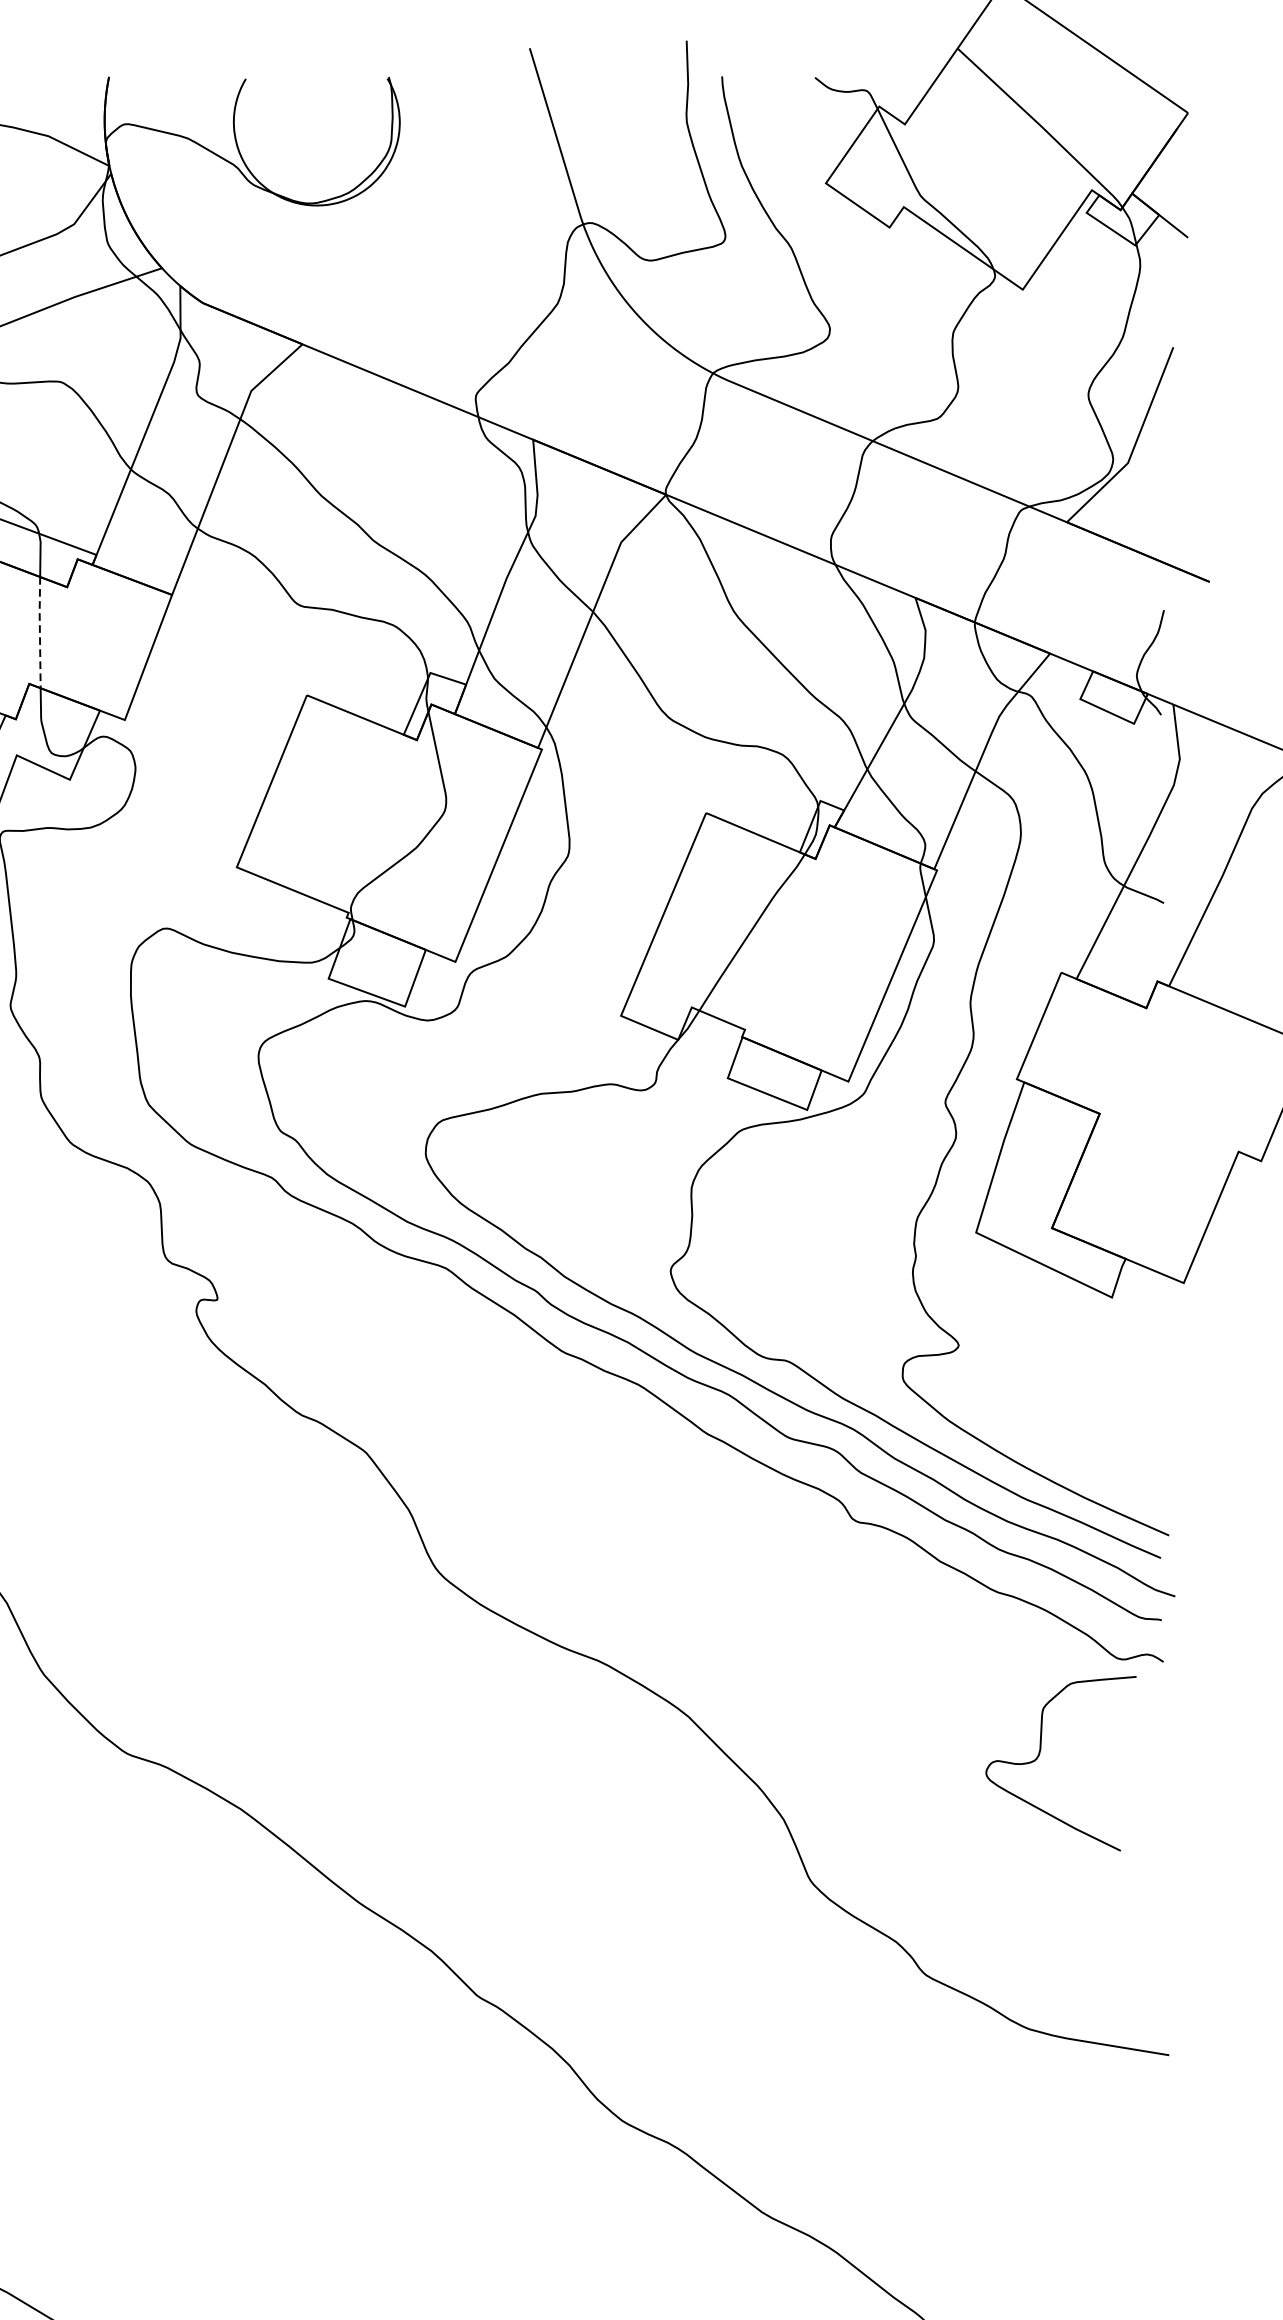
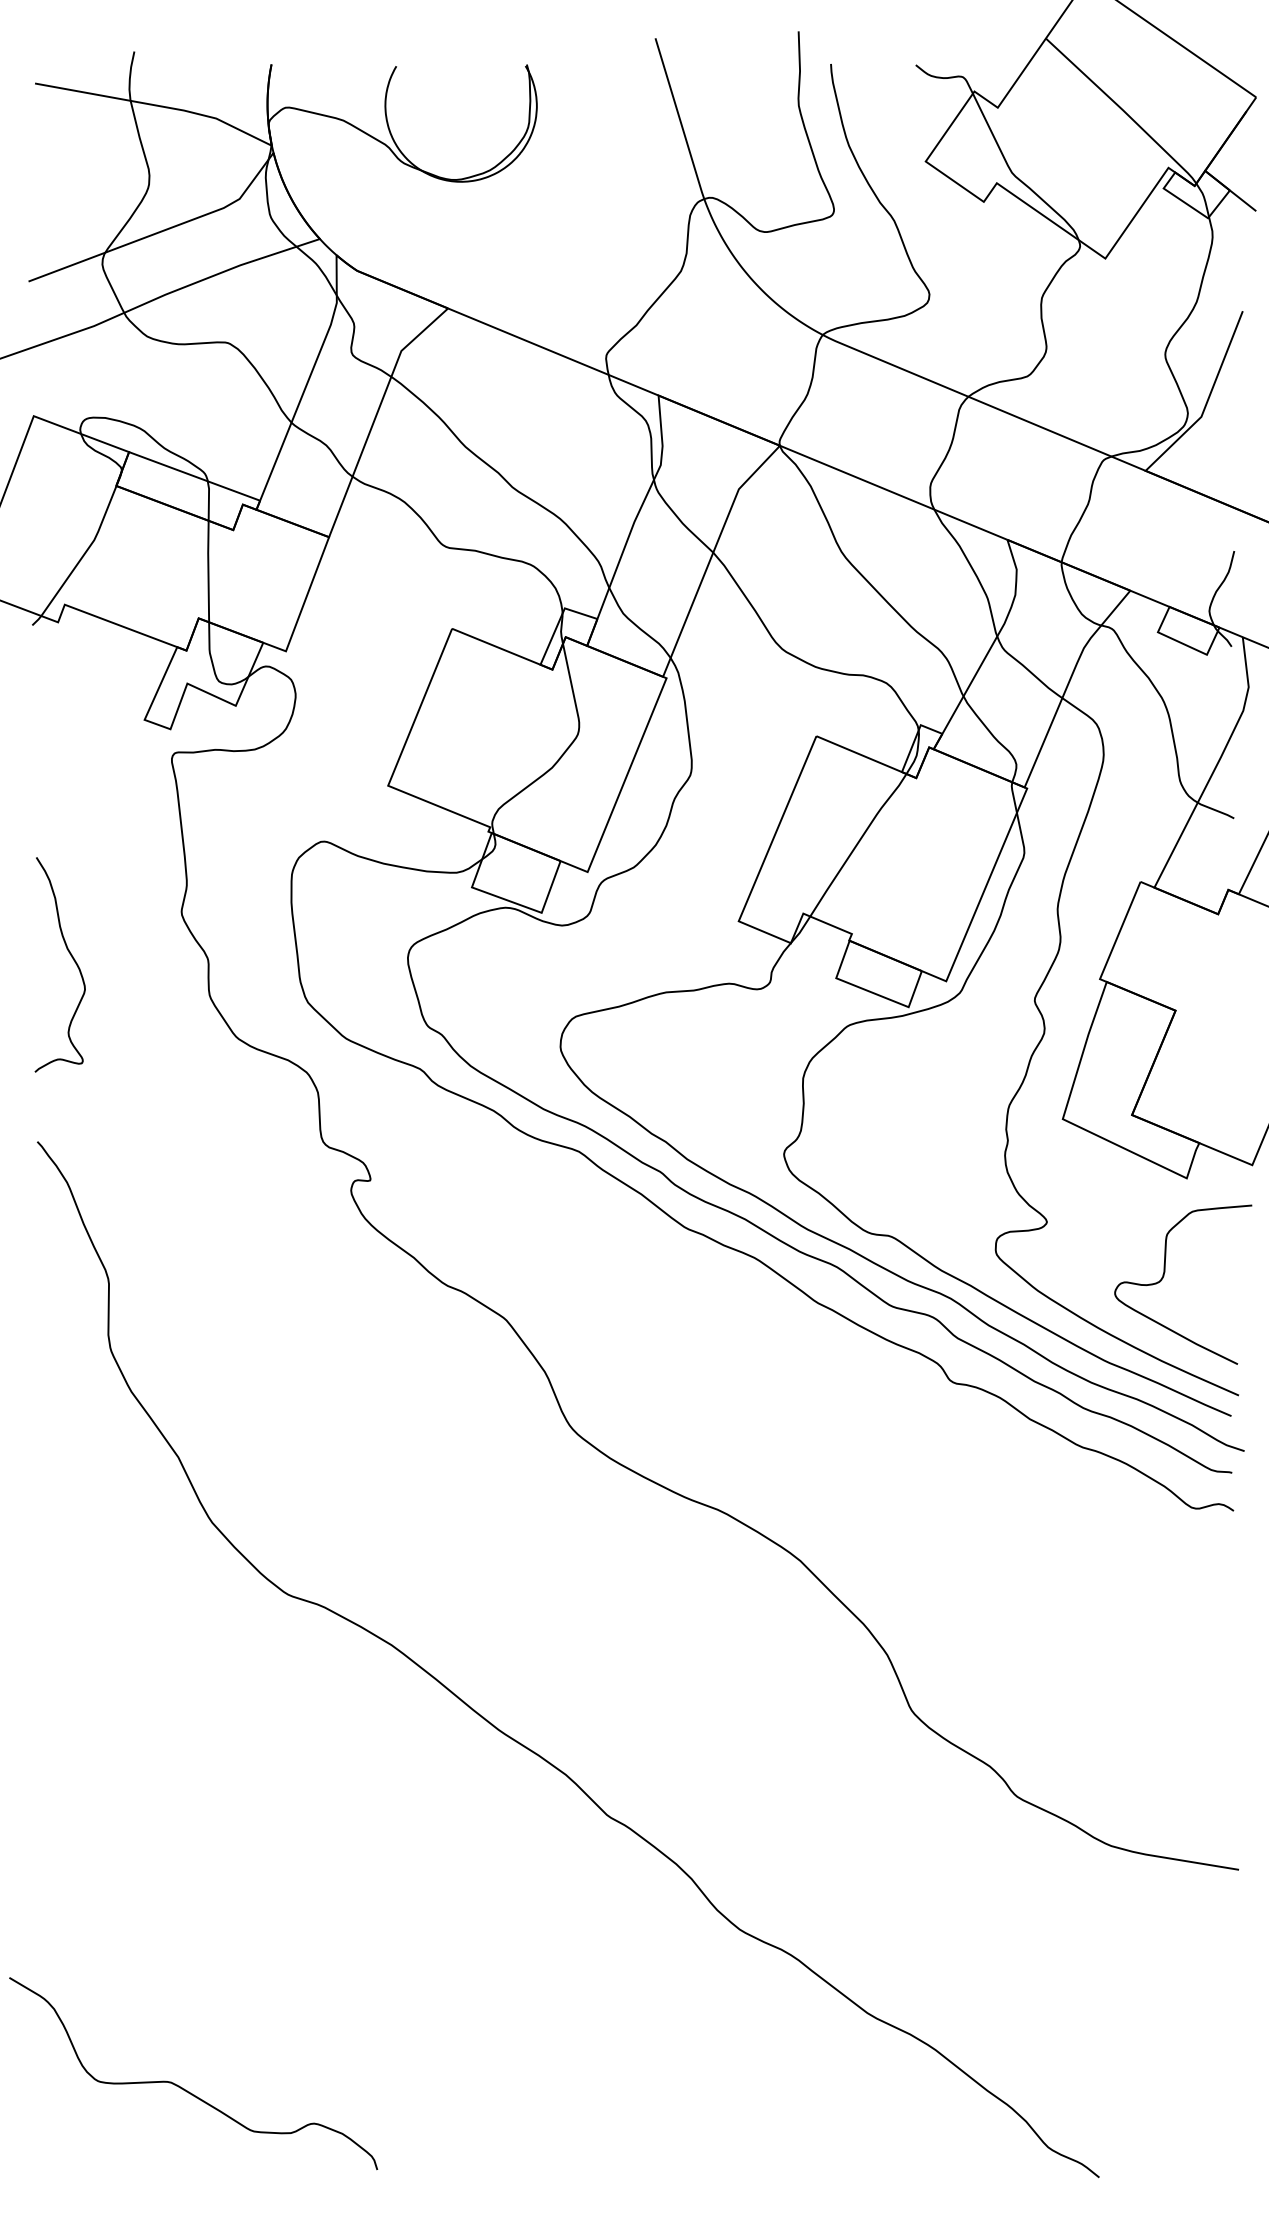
line: (39, 631) -> (208, 570), dashed -> solid
curve: (1040, 1754) -> (1164, 1276), moved

